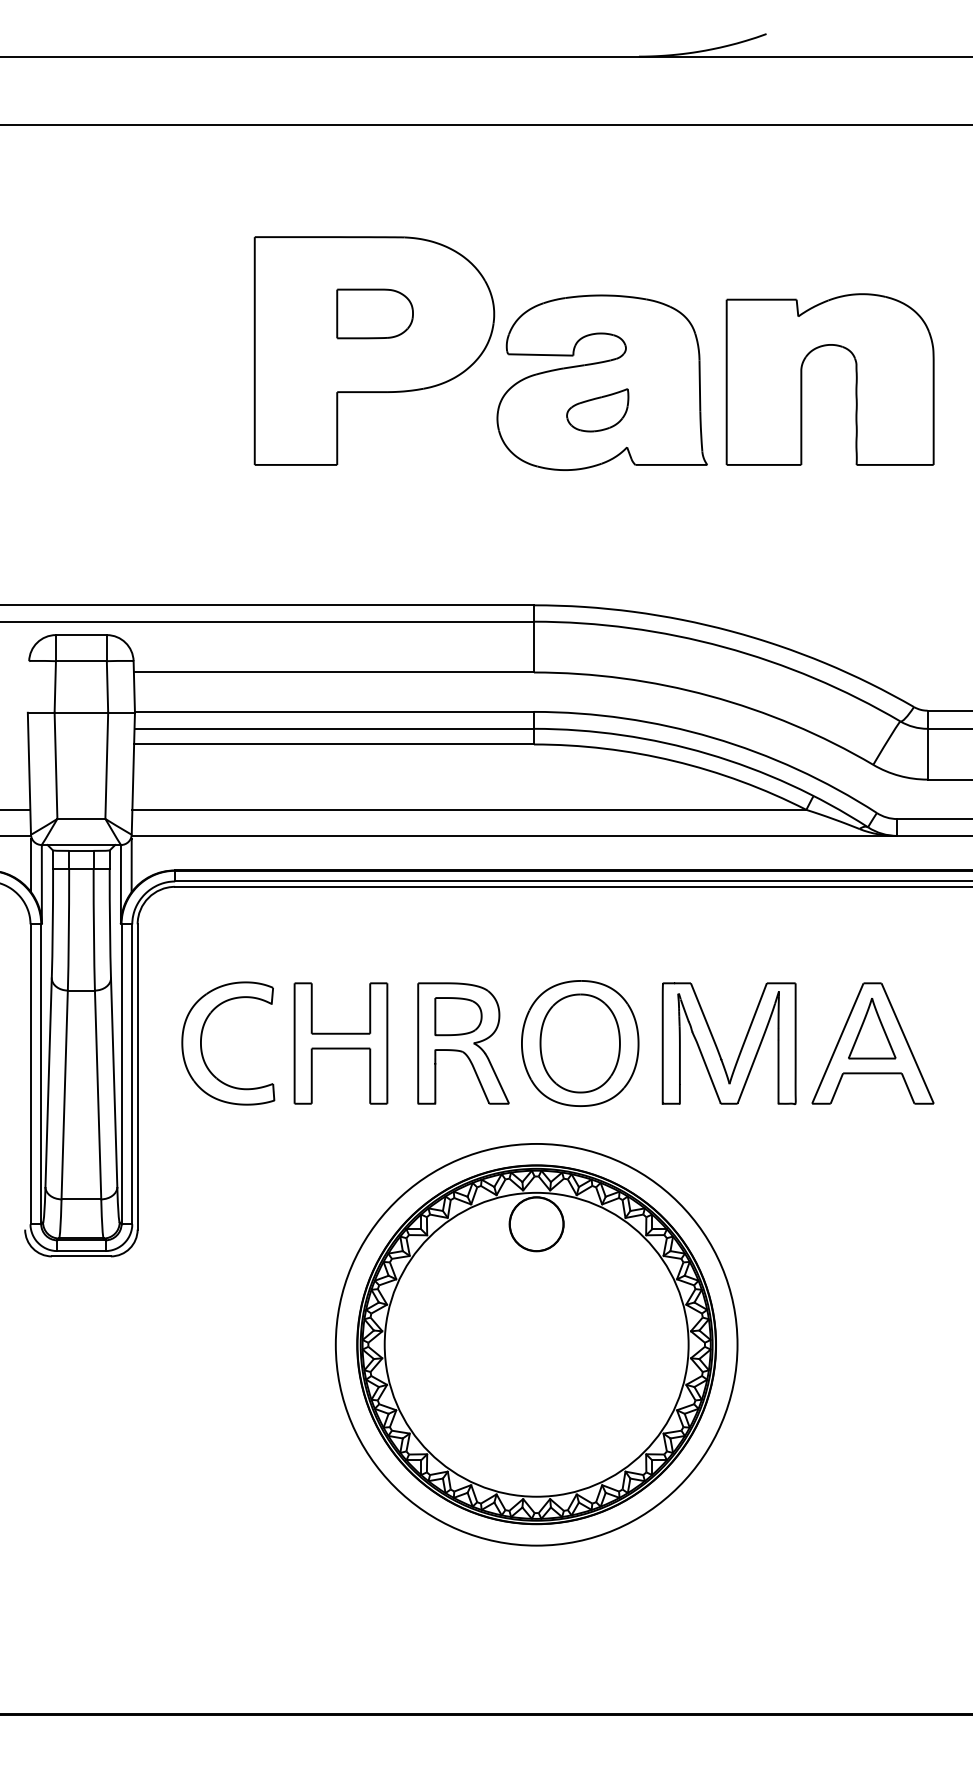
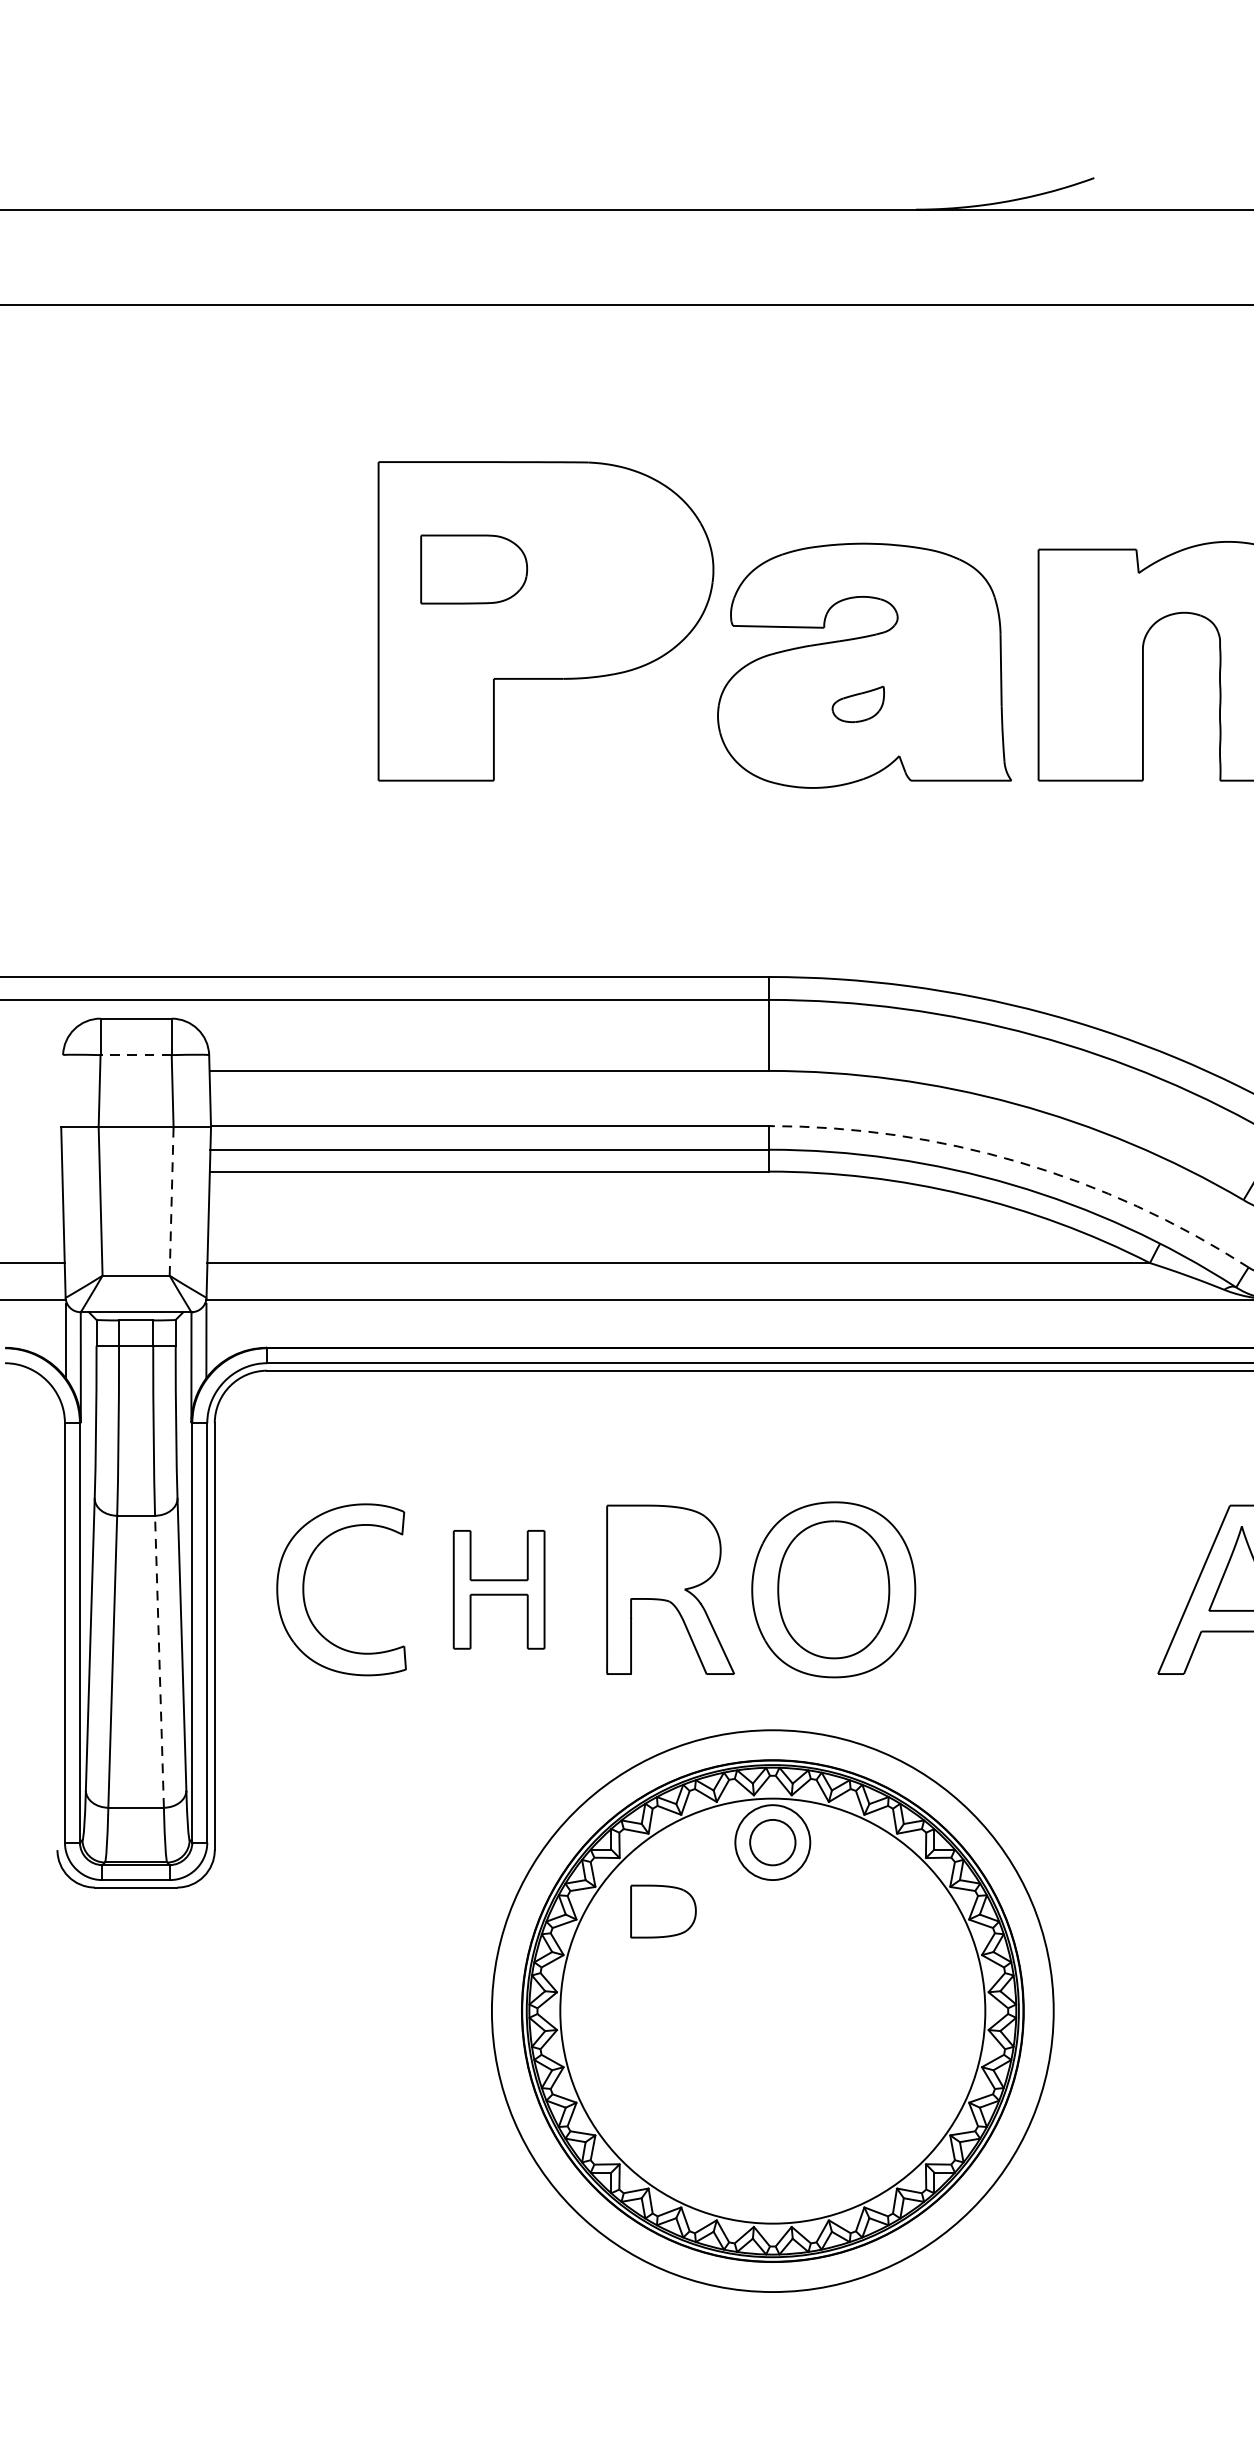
part: (374, 313) -> (473, 568), moved
part: (597, 410) -> (857, 704), size x0.6
line: (80, 661) -> (134, 1055), solid -> dashed
arc: (712, 737) -> (1018, 1161), solid -> dashed
line: (106, 765) -> (171, 1201), solid -> dashed
part: (458, 1016) -> (663, 1911), moved
part: (340, 1043) -> (498, 1589), size x0.7
part: (718, 1048) -> (1027, 1596), removed
line: (98, 1094) -> (160, 1661), solid -> dashed
circle: (536, 1224) -> (772, 1842), size x0.6

